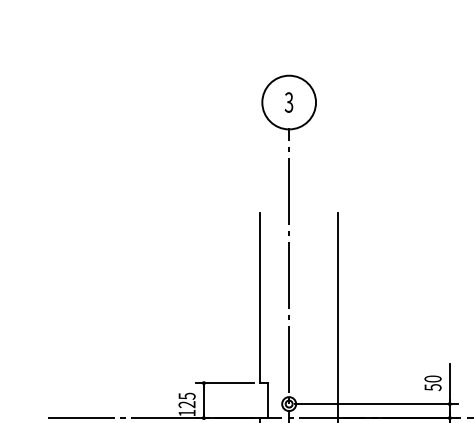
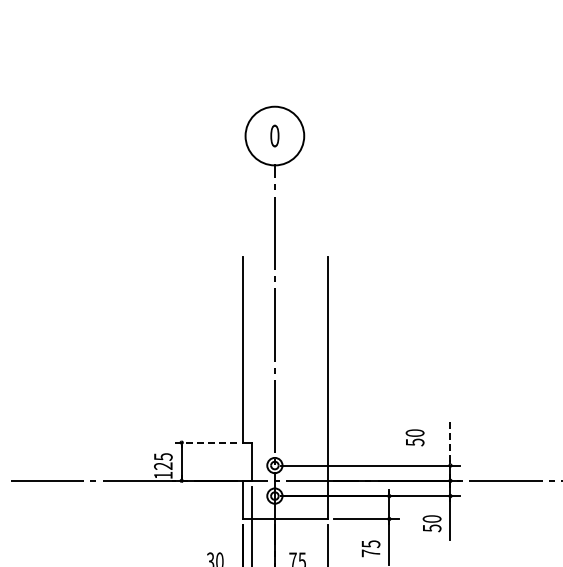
text: (288, 102) -> (274, 135), 3 -> 0
line: (449, 382) -> (450, 441), solid -> dashed
line: (224, 383) -> (204, 442), solid -> dashed
text: (432, 383) -> (414, 437), moved

